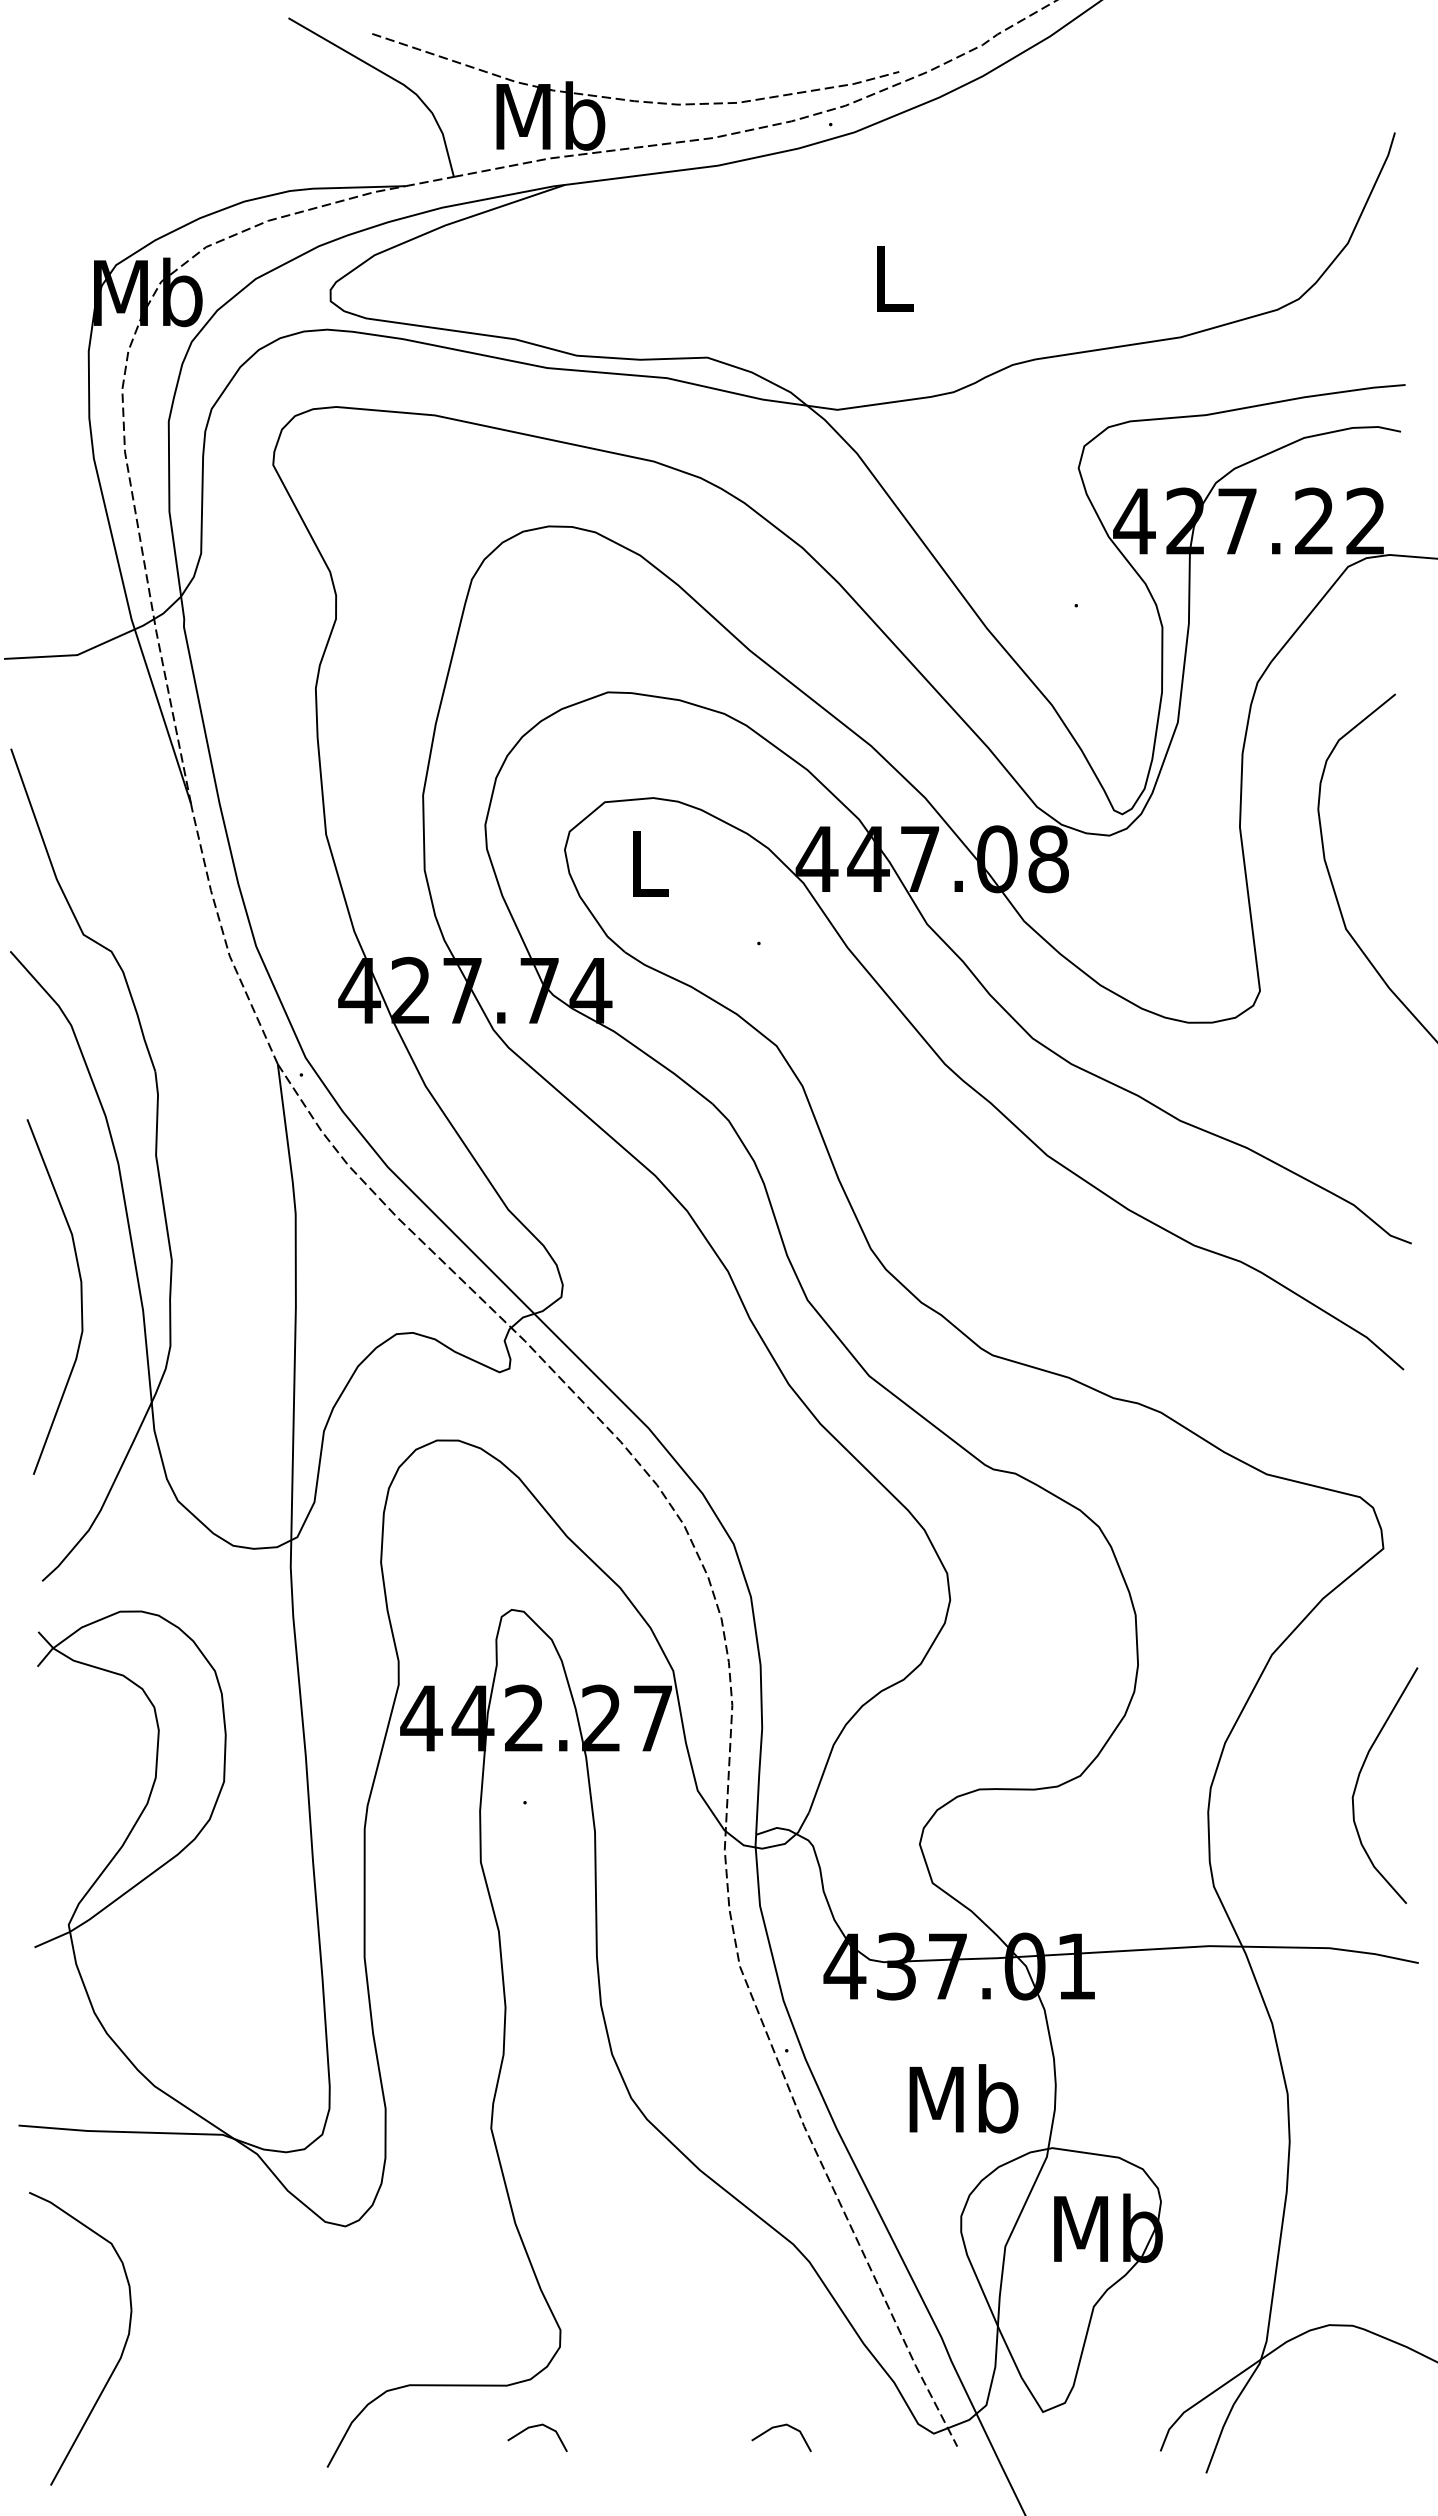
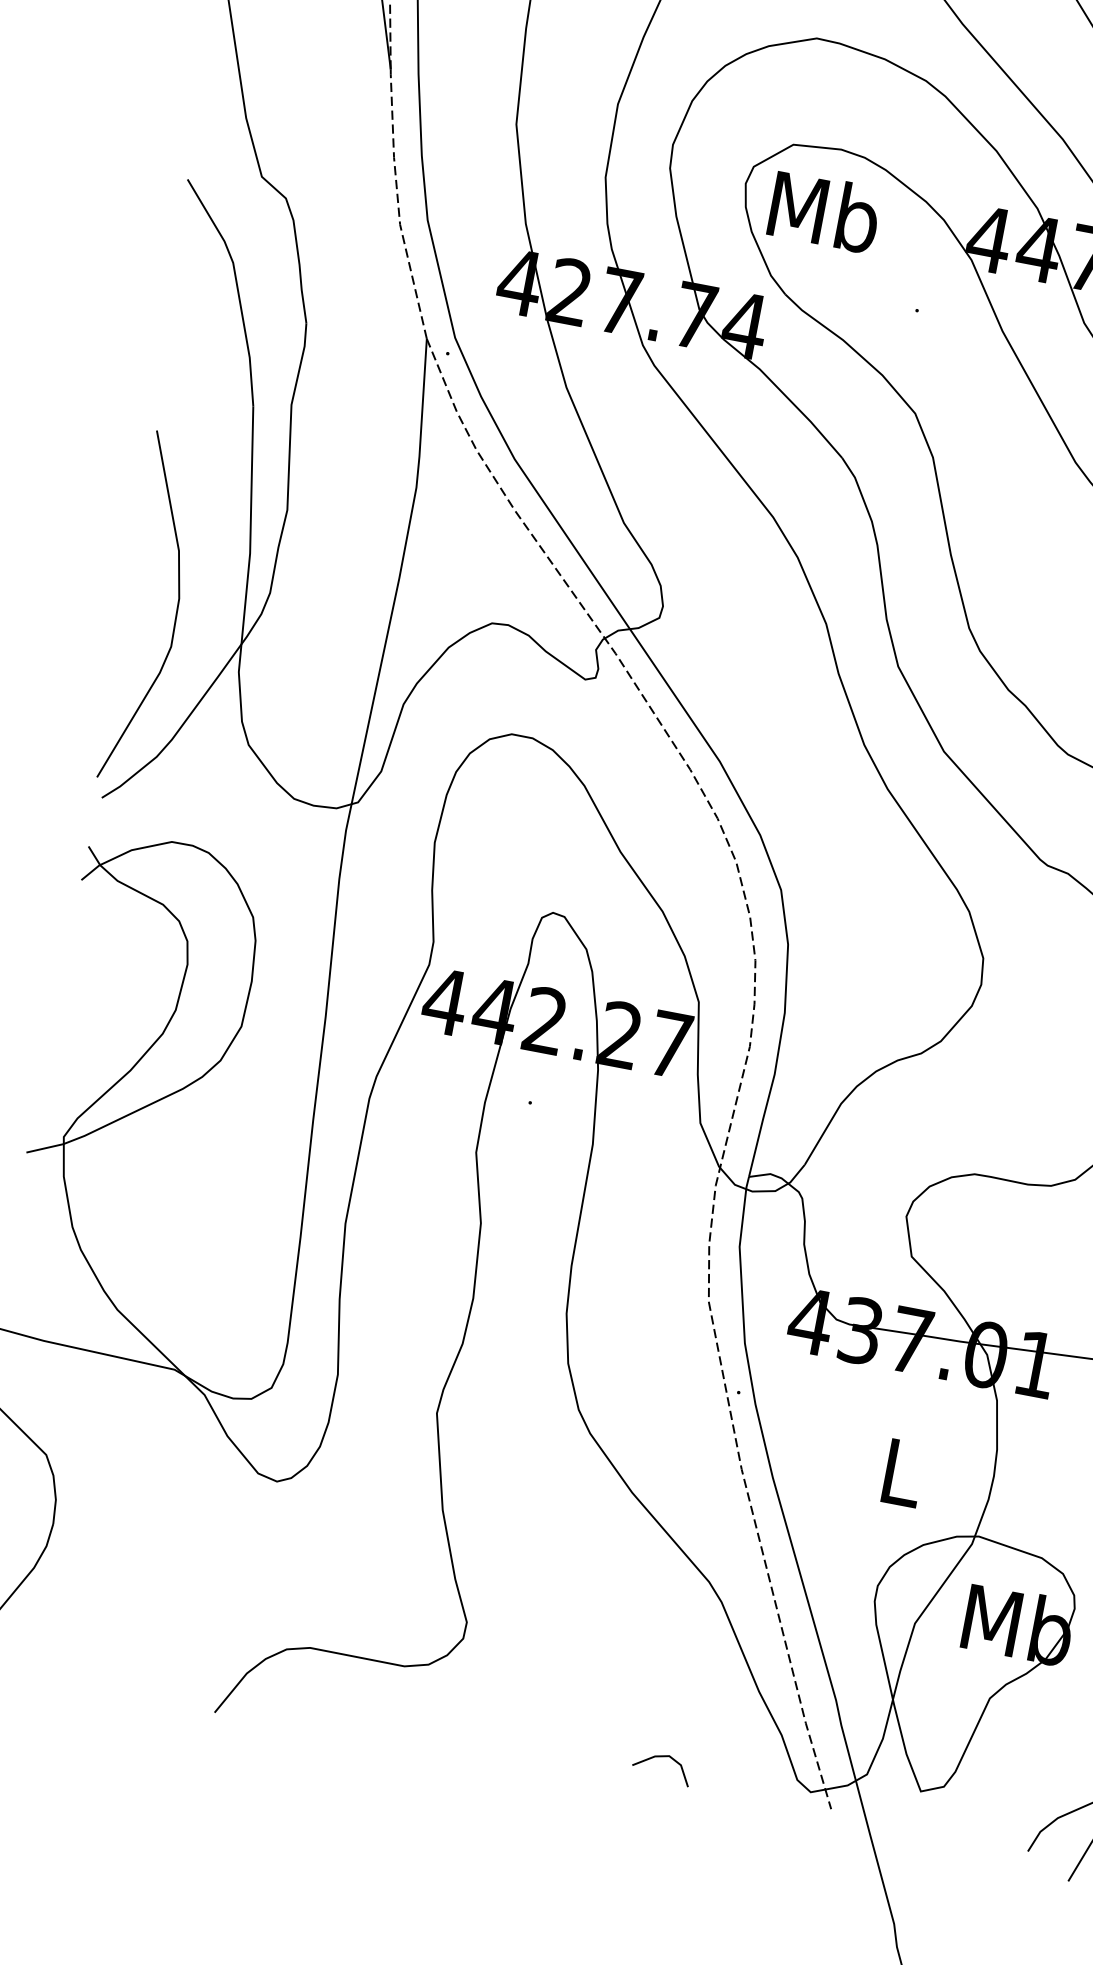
text: (648, 862) -> (824, 211), L -> Mb
curve: (80, 1296) -> (175, 612), moved
text: (963, 2098) -> (901, 1471), Mb -> L
line: (535, 2427) -> (424, 1712), removed

